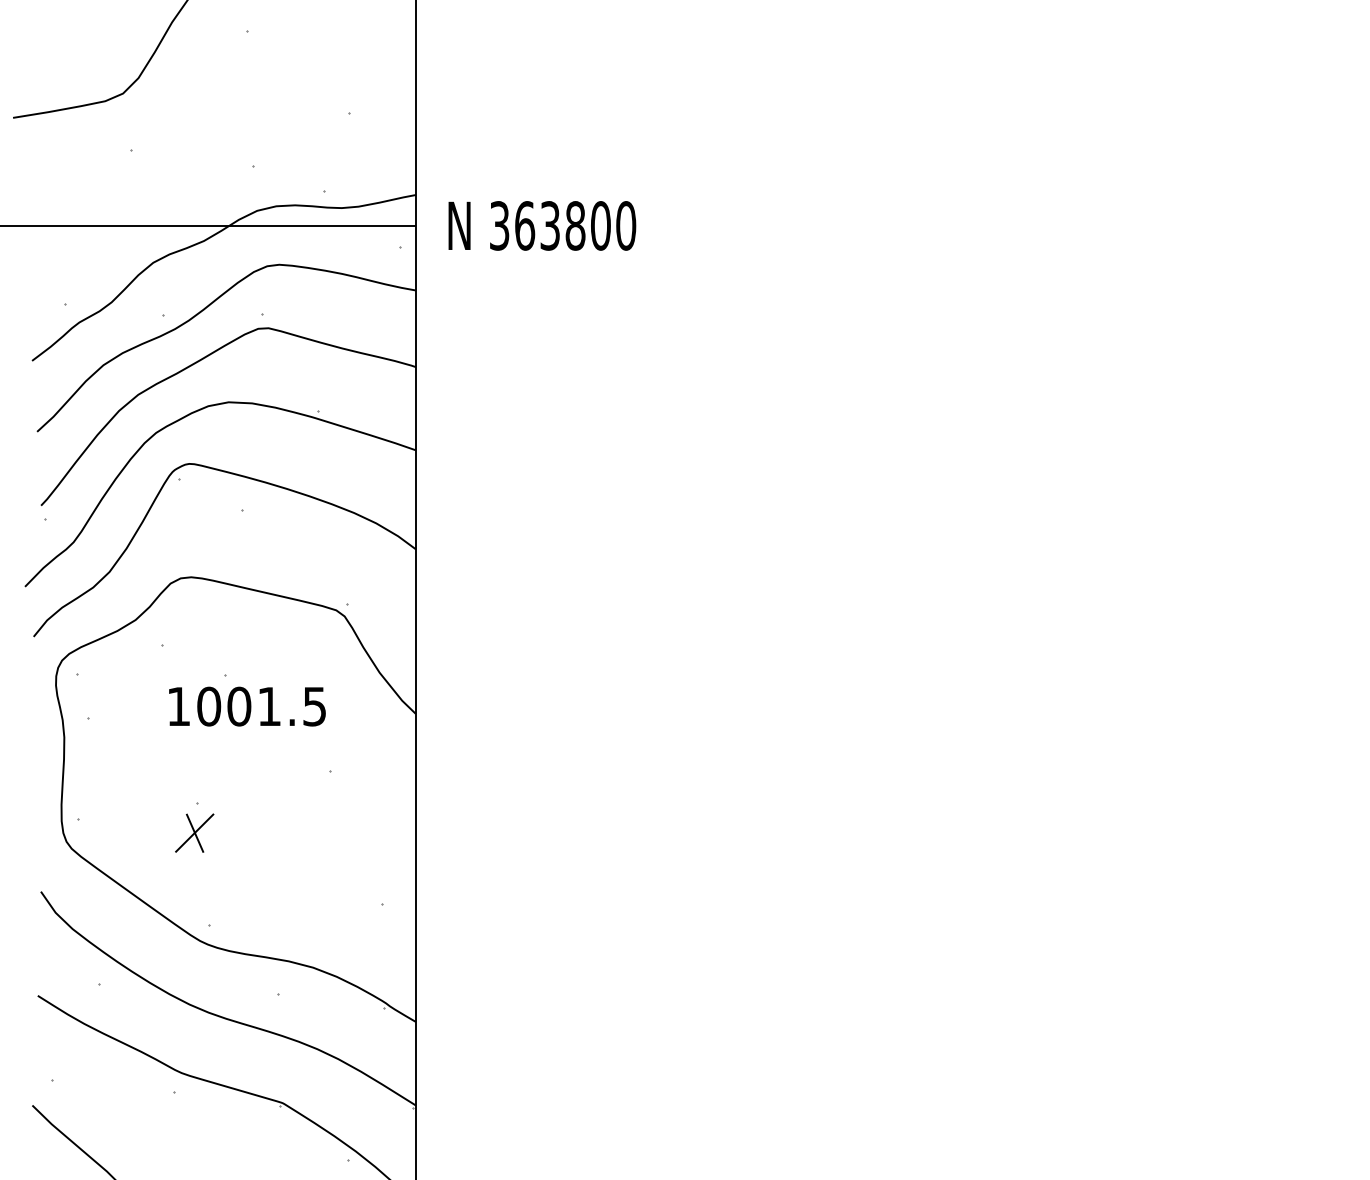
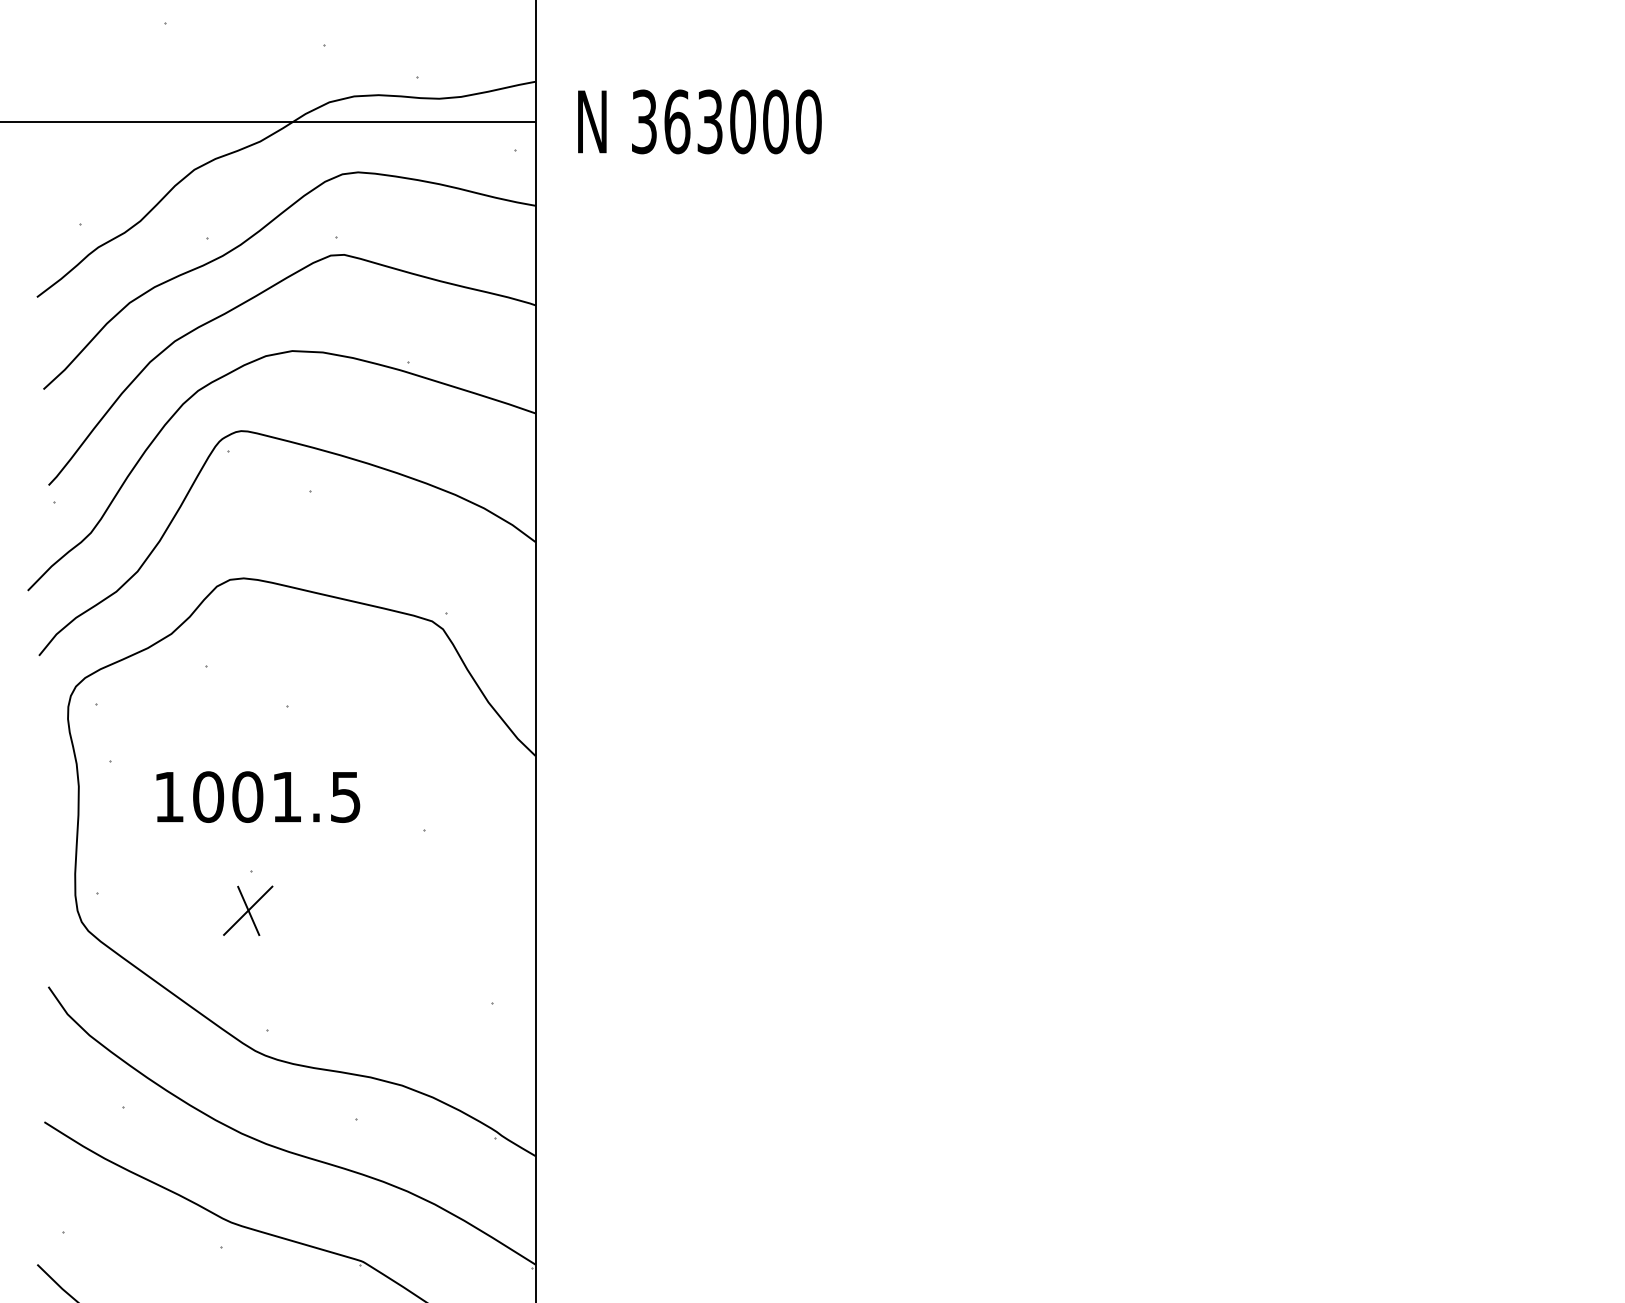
text: (575, 225) -> (742, 121), 363800 -> 363000
text: (247, 706) -> (258, 796), moved

